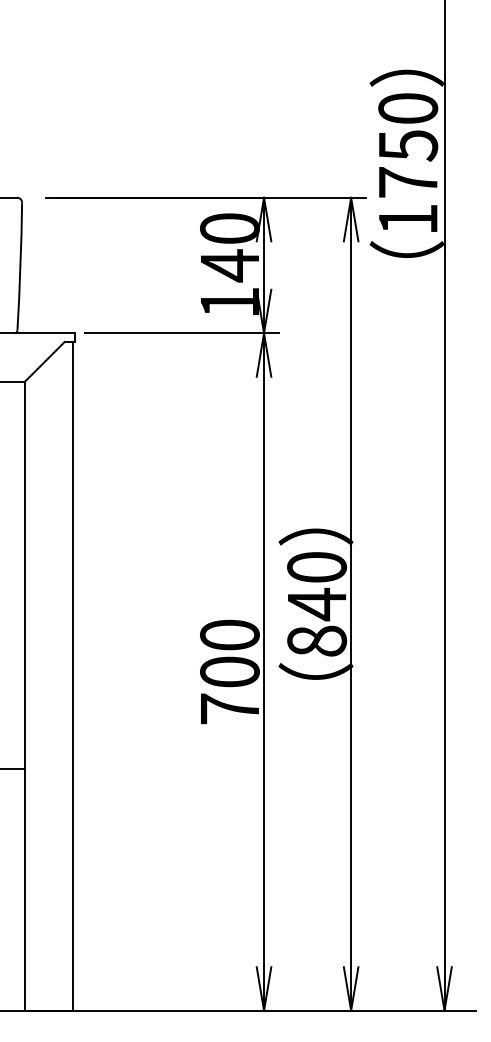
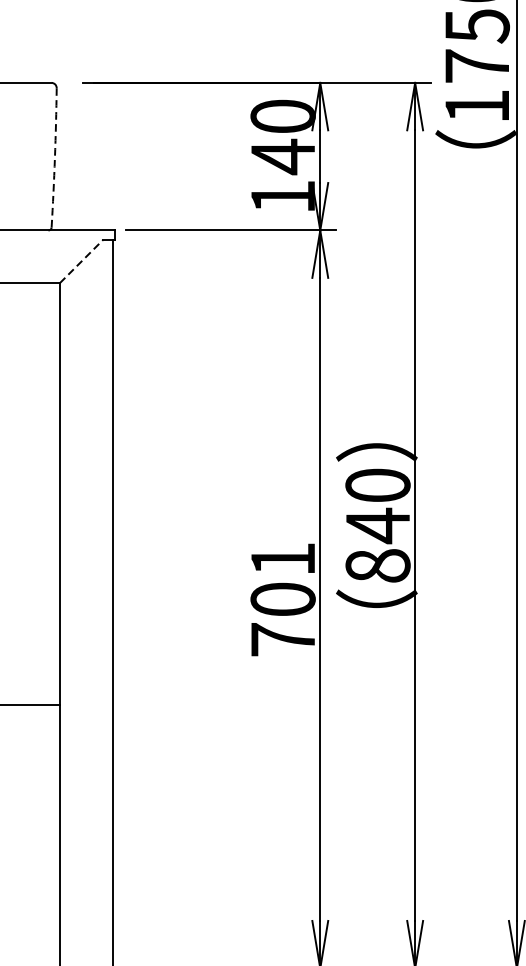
arc: (20, 266) -> (54, 157), solid -> dashed
line: (45, 361) -> (82, 261), solid -> dashed
text: (229, 634) -> (282, 558), 700 -> 701

